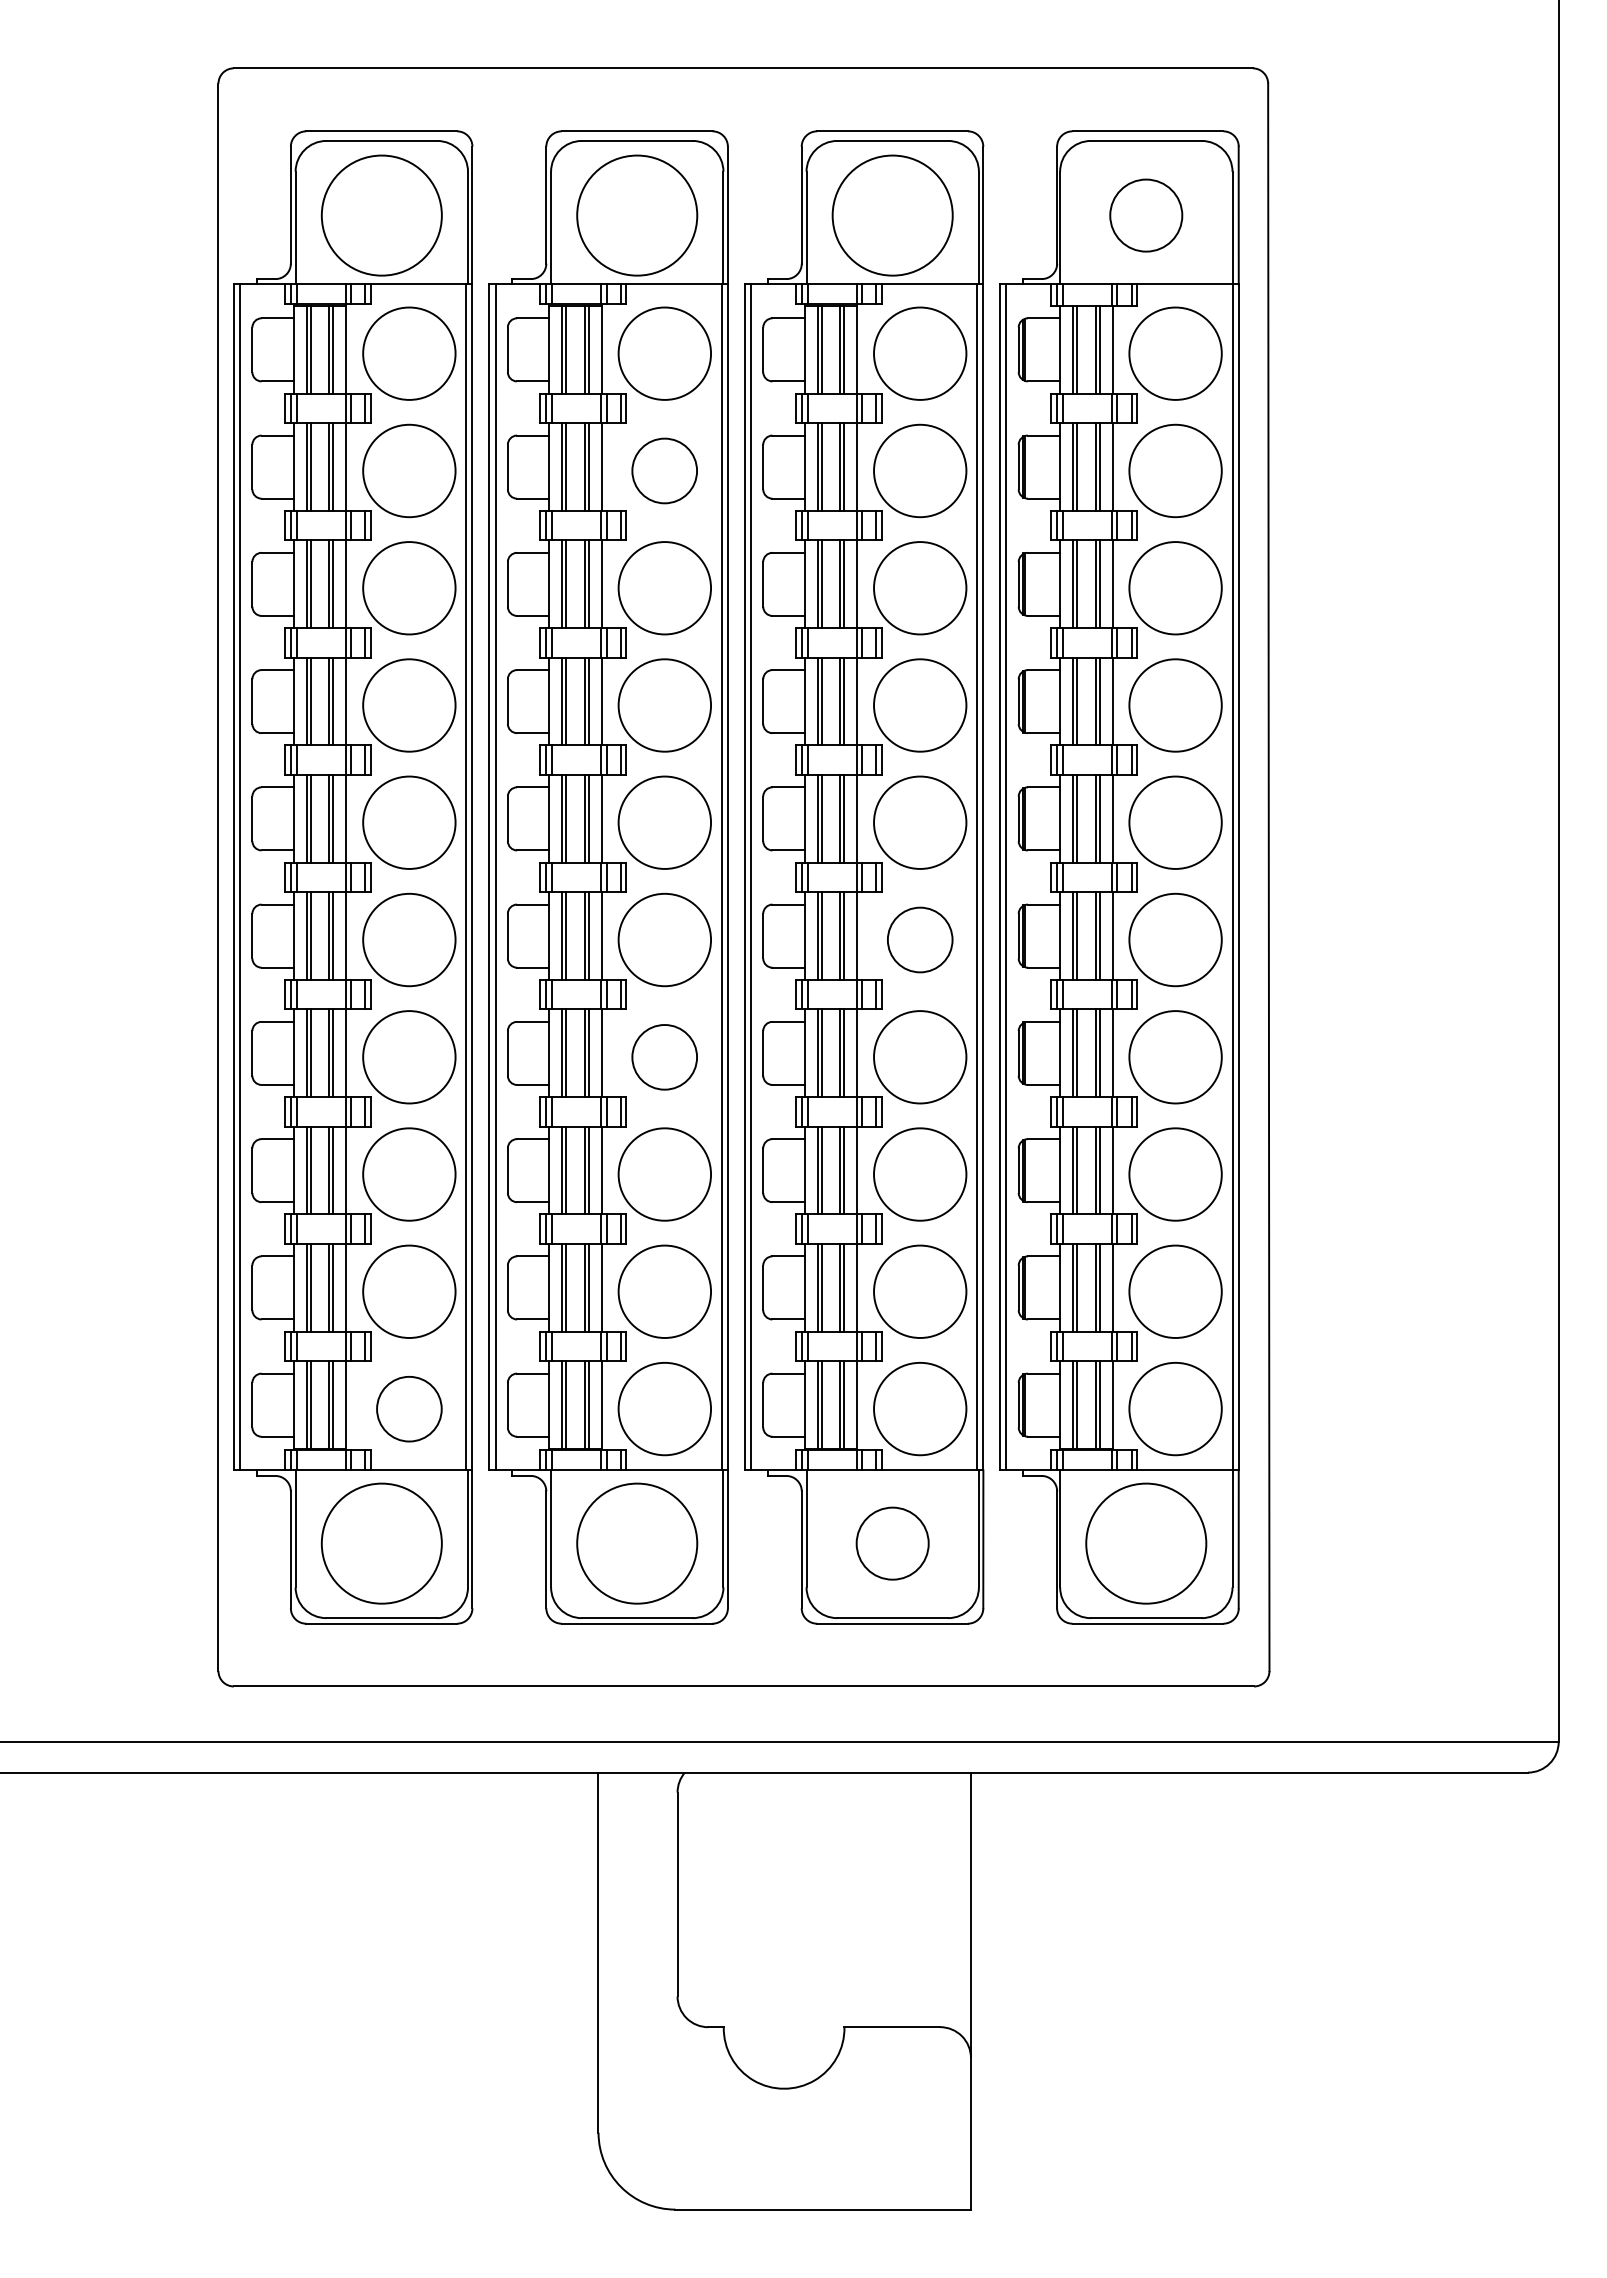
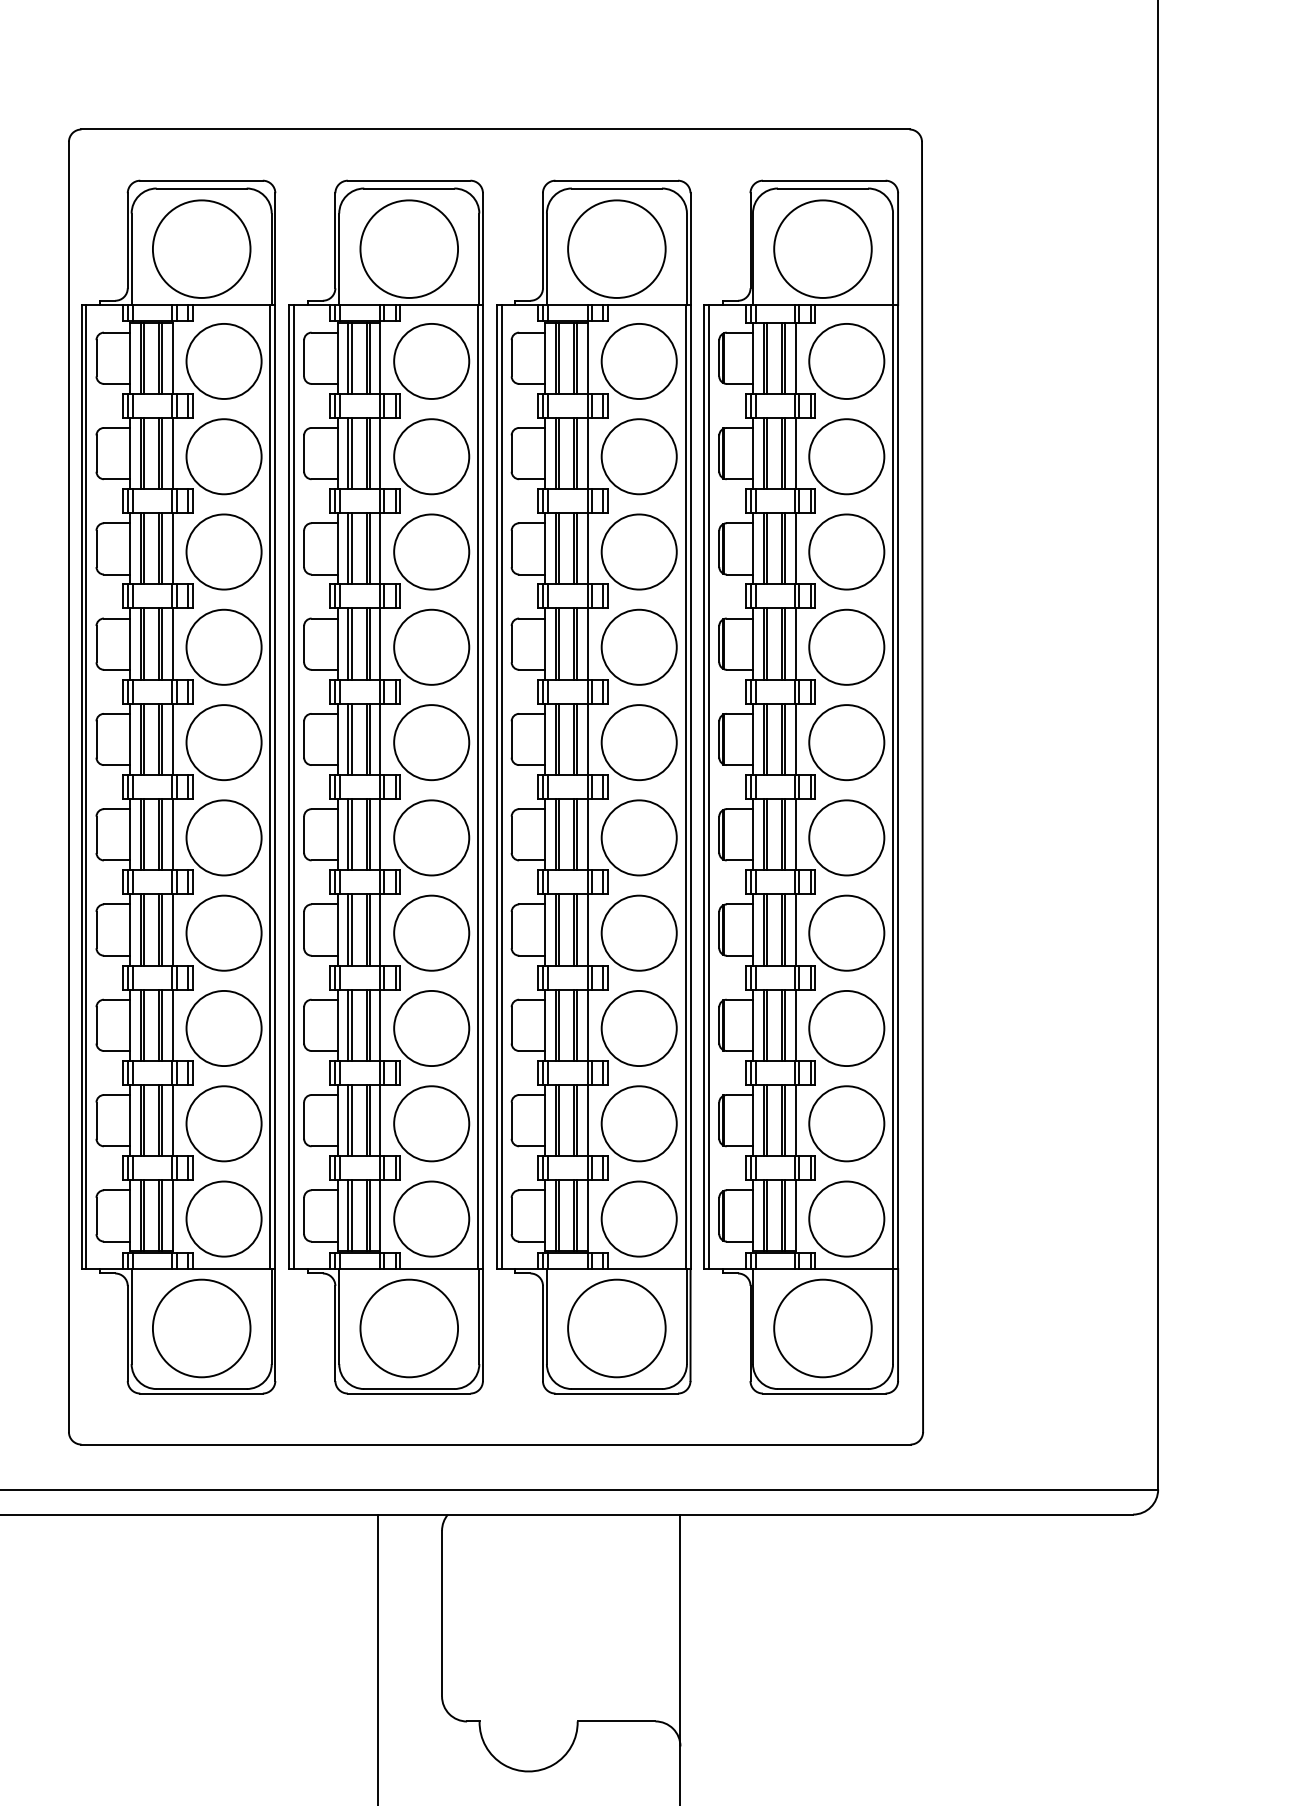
circle: (1146, 215) -> (823, 249), size x1.67
circle: (664, 470) -> (431, 456), size x1.43
circle: (920, 939) -> (639, 837), size x1.43
circle: (664, 1057) -> (431, 933), size x1.43
circle: (409, 1409) -> (224, 1219), size x1.43
circle: (892, 1543) -> (616, 1328), size x1.67

